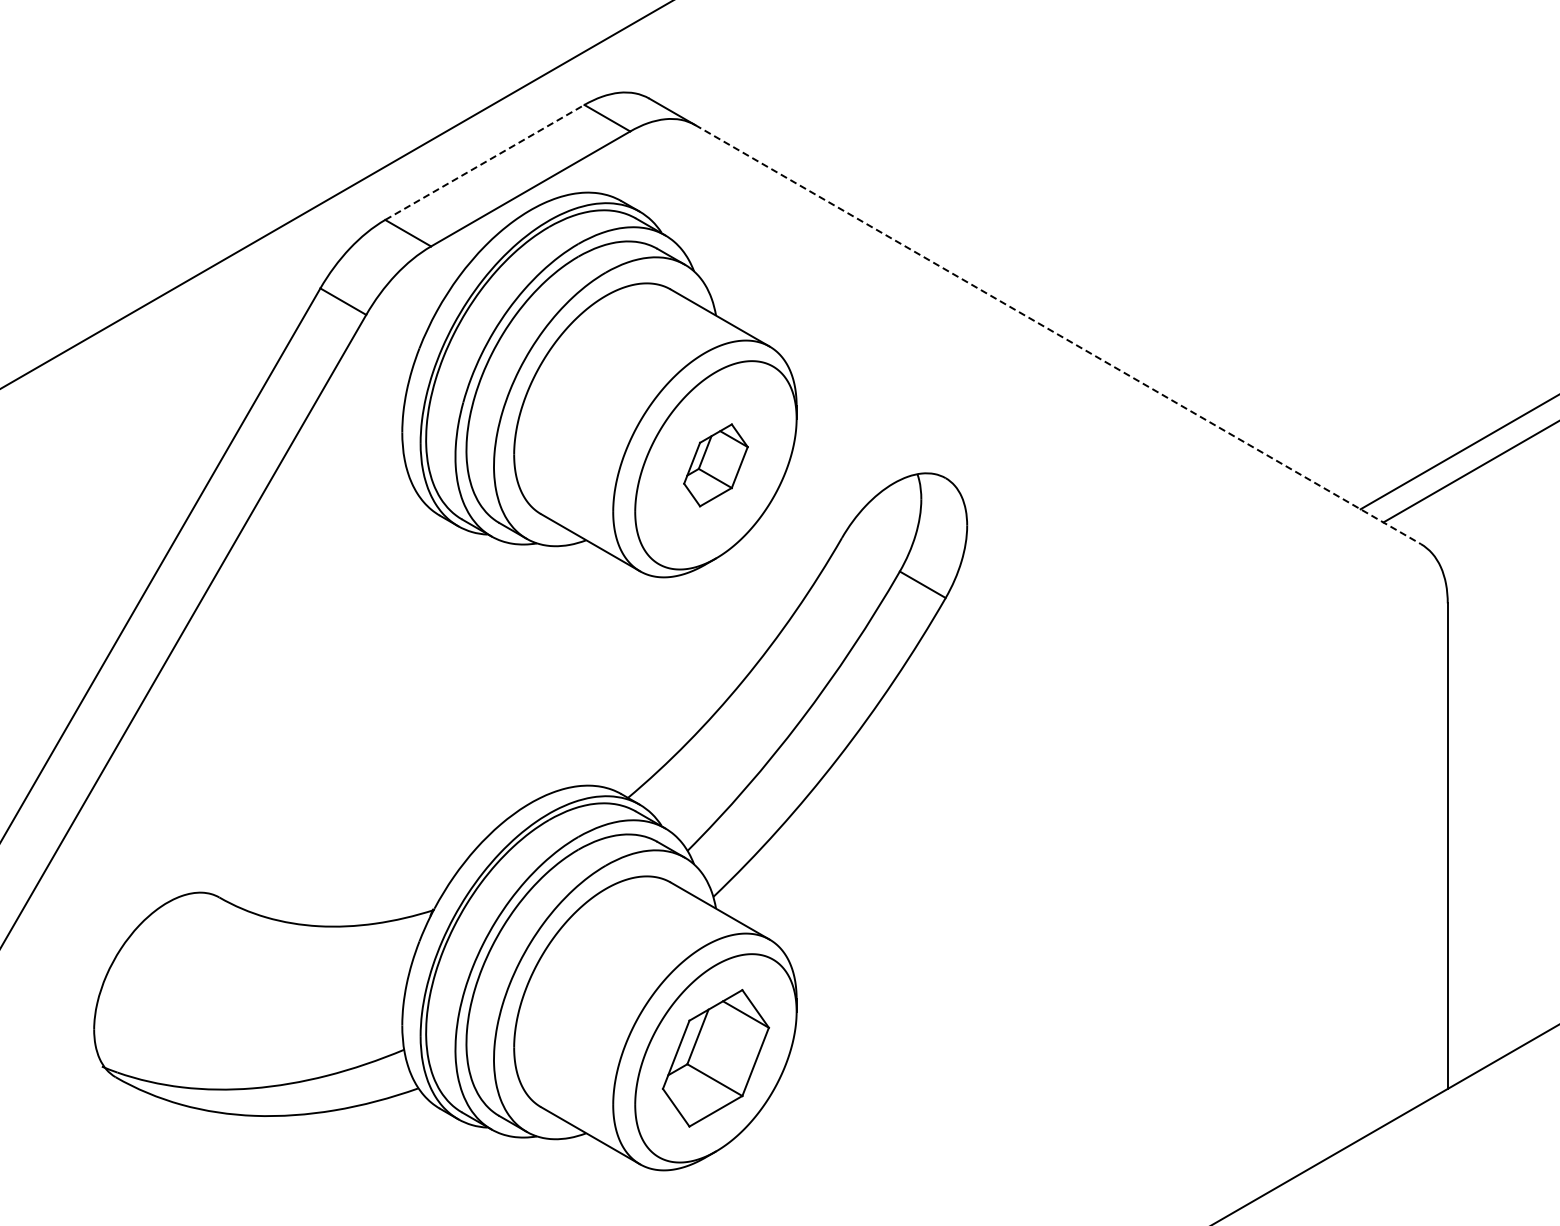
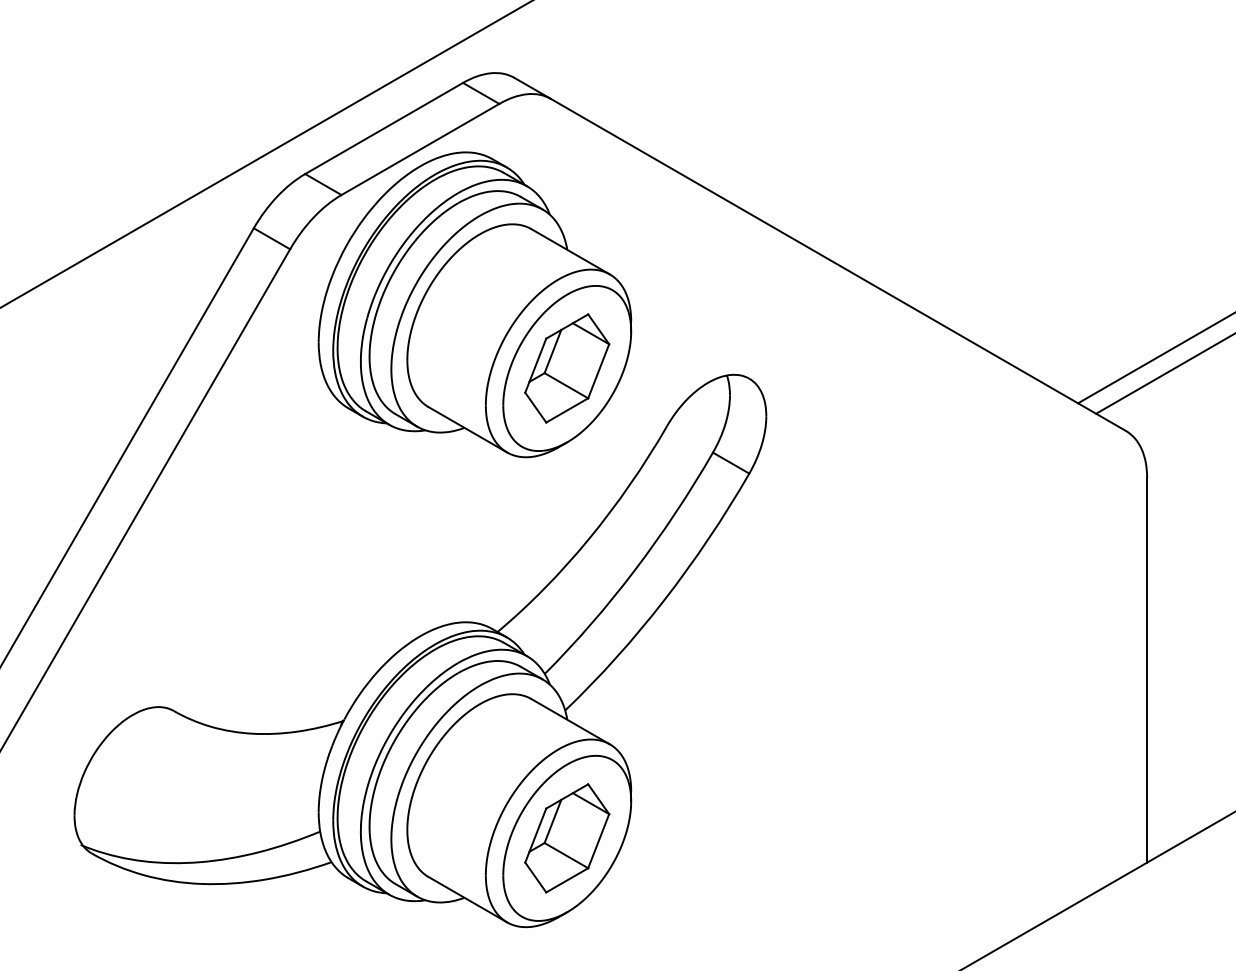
line: (484, 162) -> (383, 128), dashed -> solid
line: (1058, 334) -> (838, 264), dashed -> solid
part: (715, 465) -> (566, 368), size x1.67

